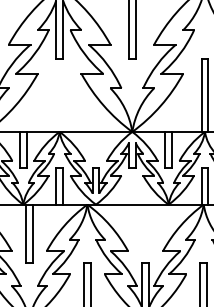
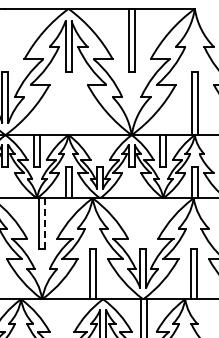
line: (33, 234) -> (45, 224), solid -> dashed

